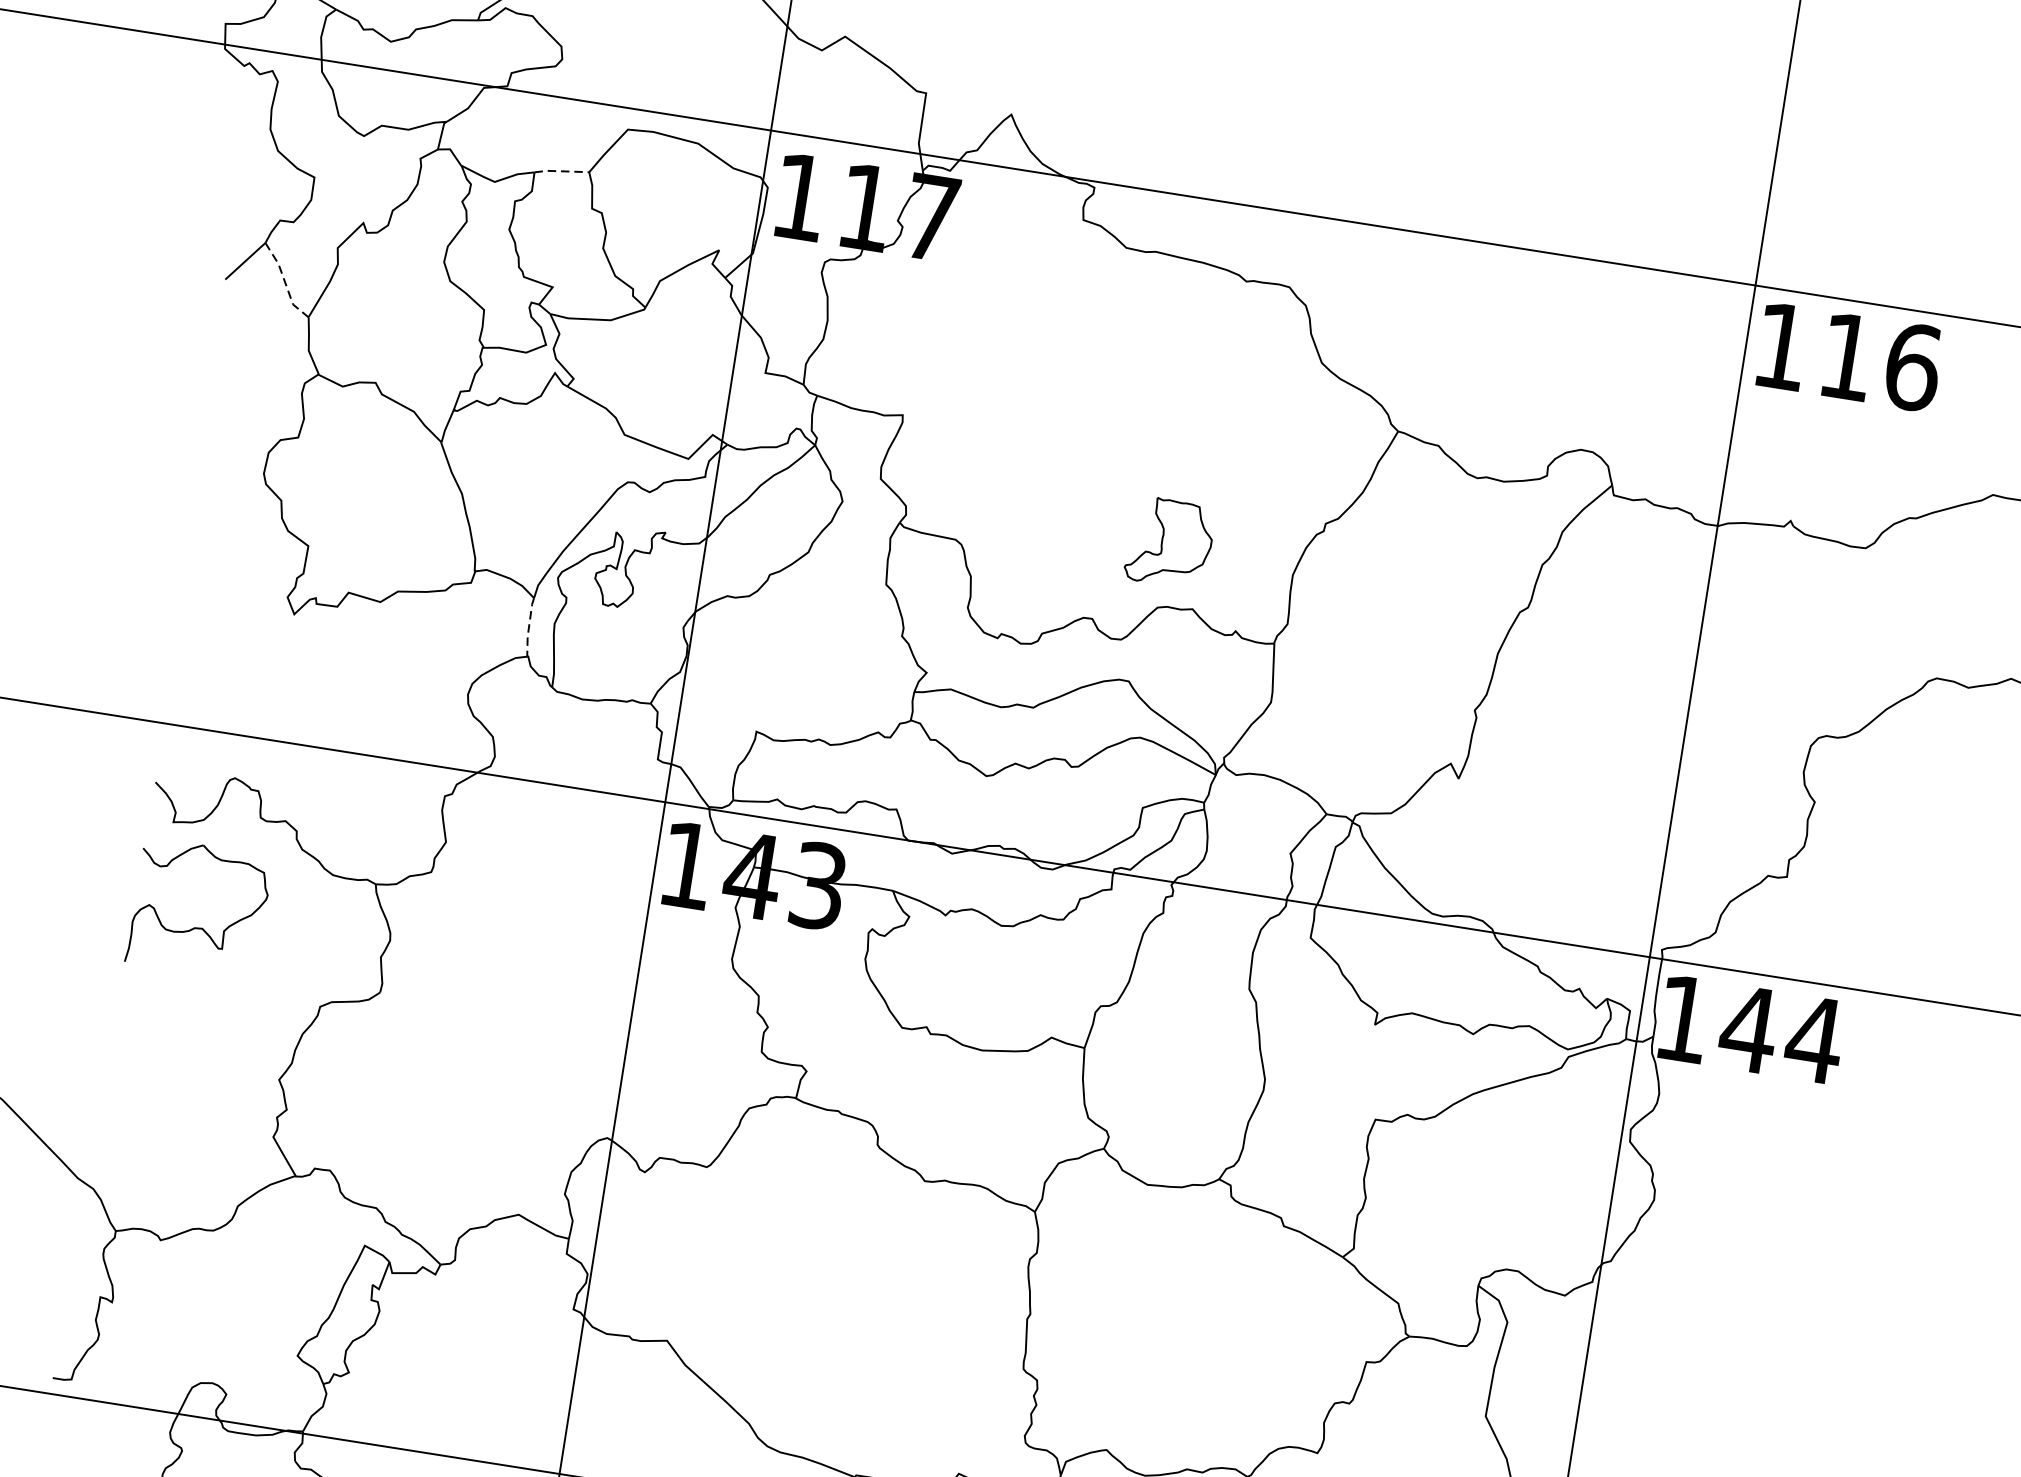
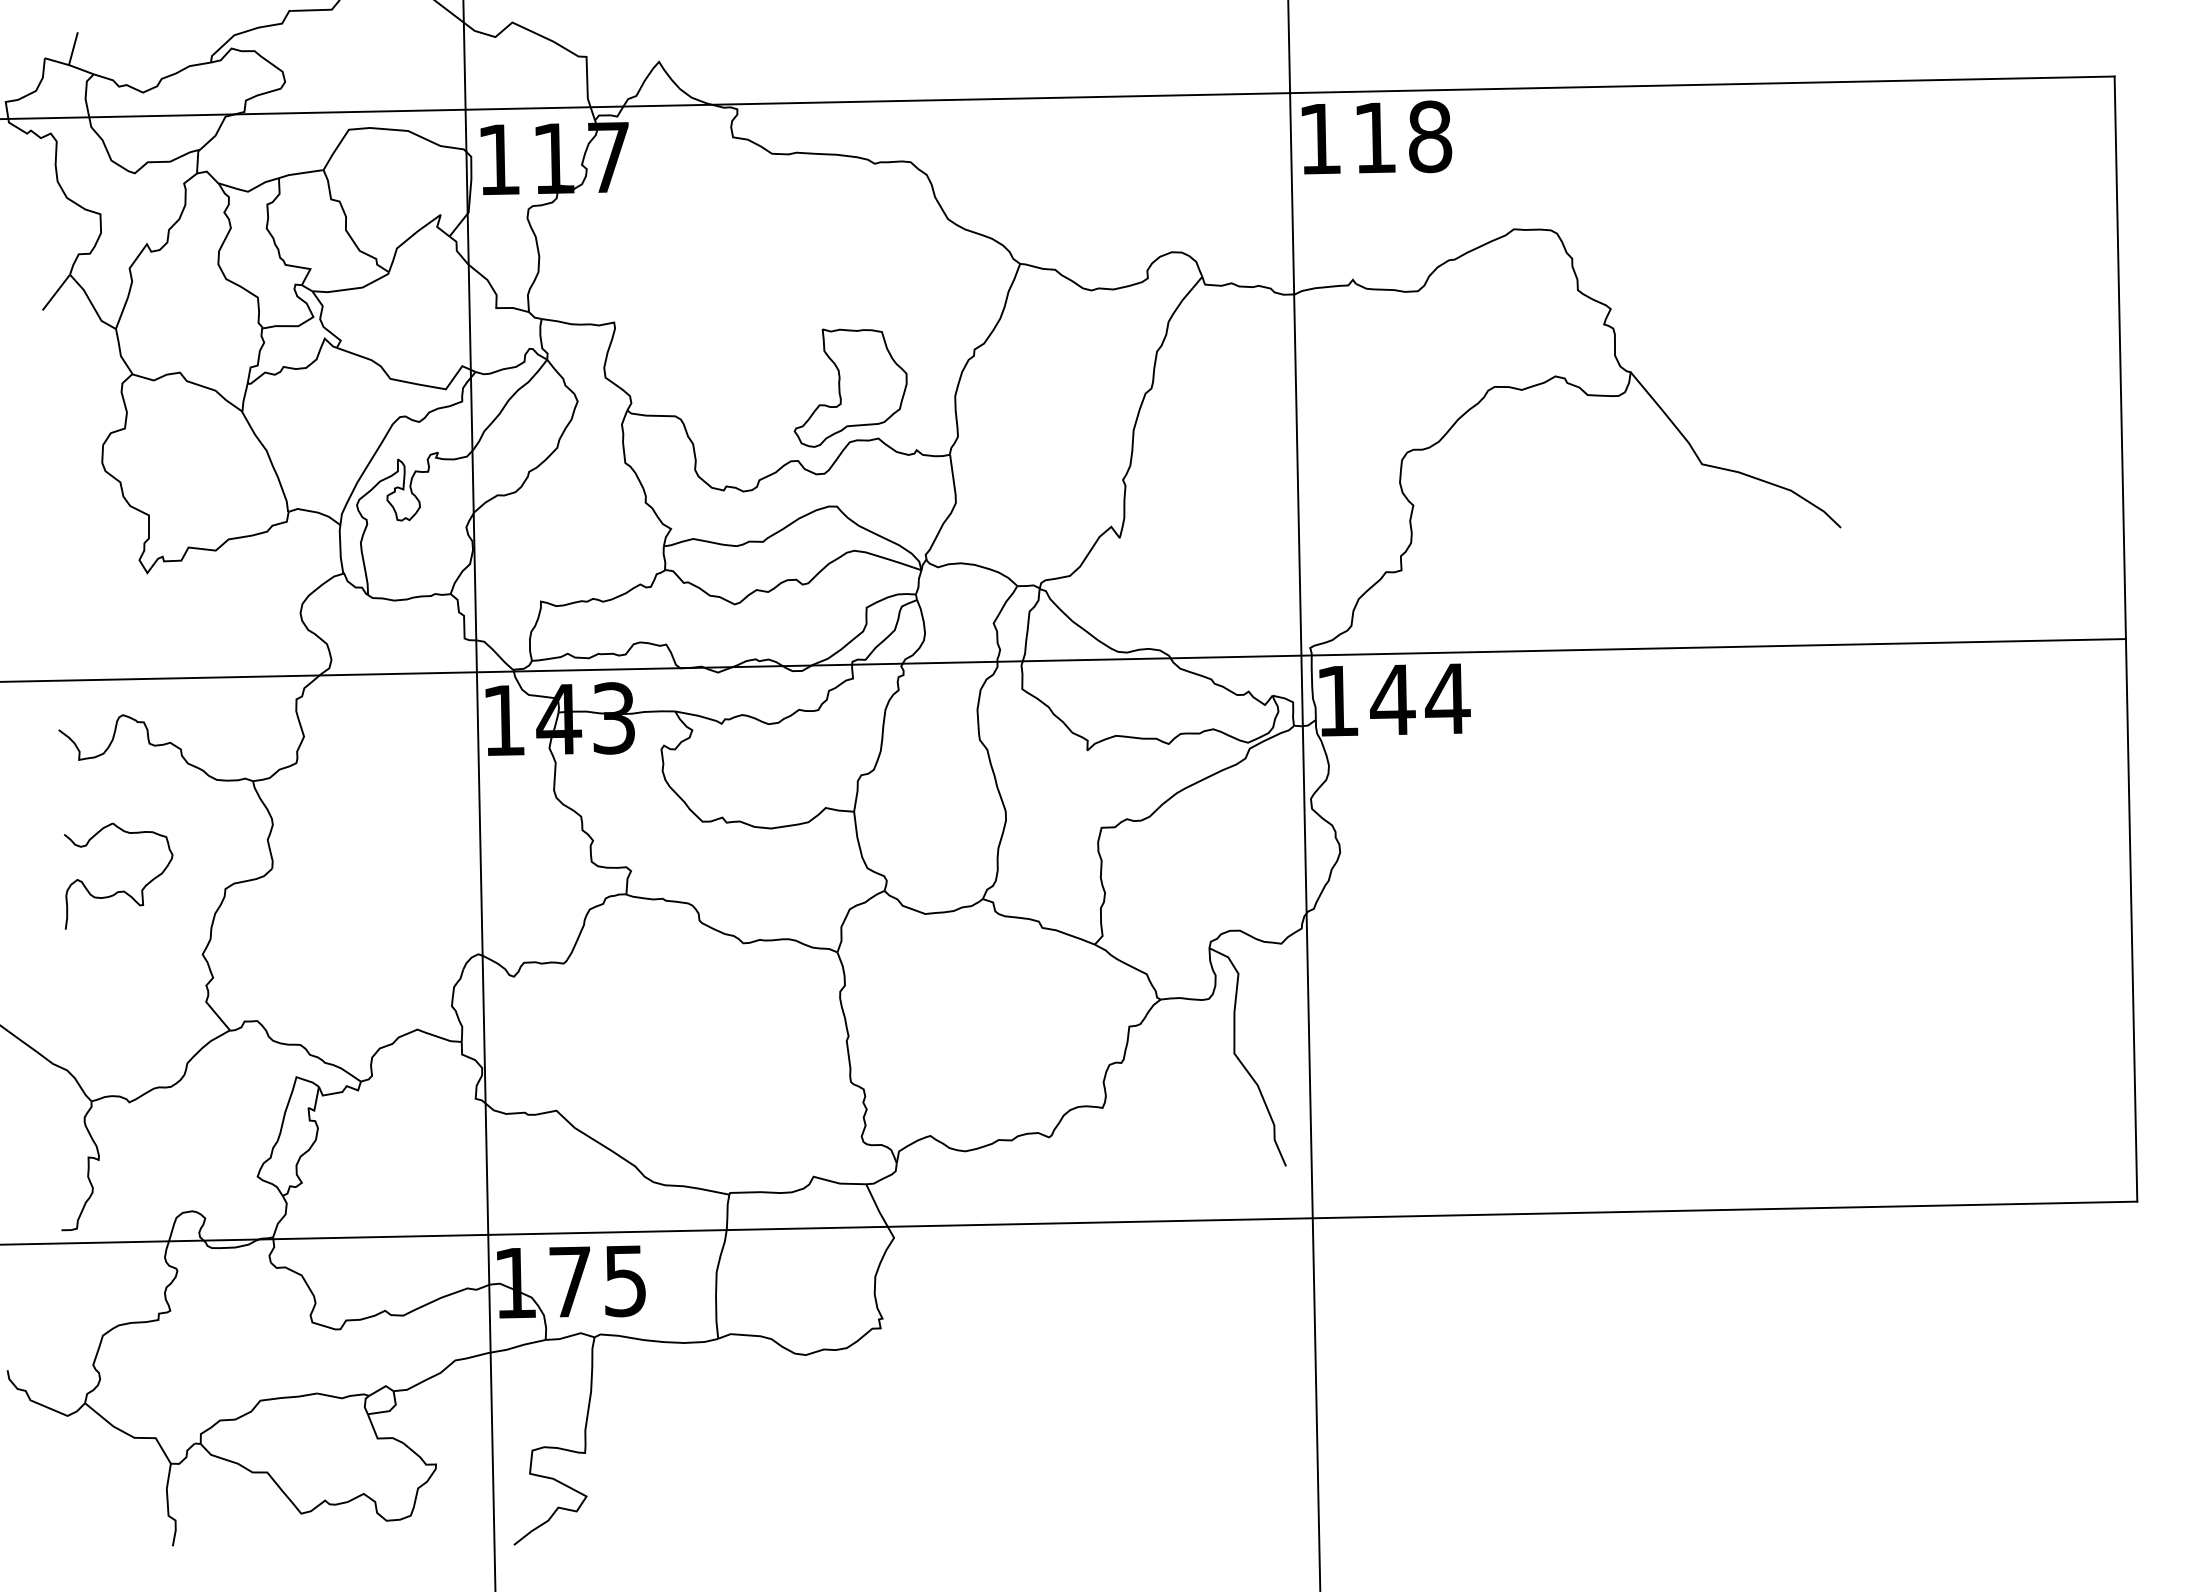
line: (559, 171) -> (299, 173), dashed -> solid
line: (284, 281) -> (91, 303), dashed -> solid
text: (1913, 366) -> (1430, 136), 116 -> 118
part: (1170, 542) -> (850, 387), size x1.67
line: (529, 627) -> (340, 549), dashed -> solid
part: (199, 926) -> (121, 890), moved

